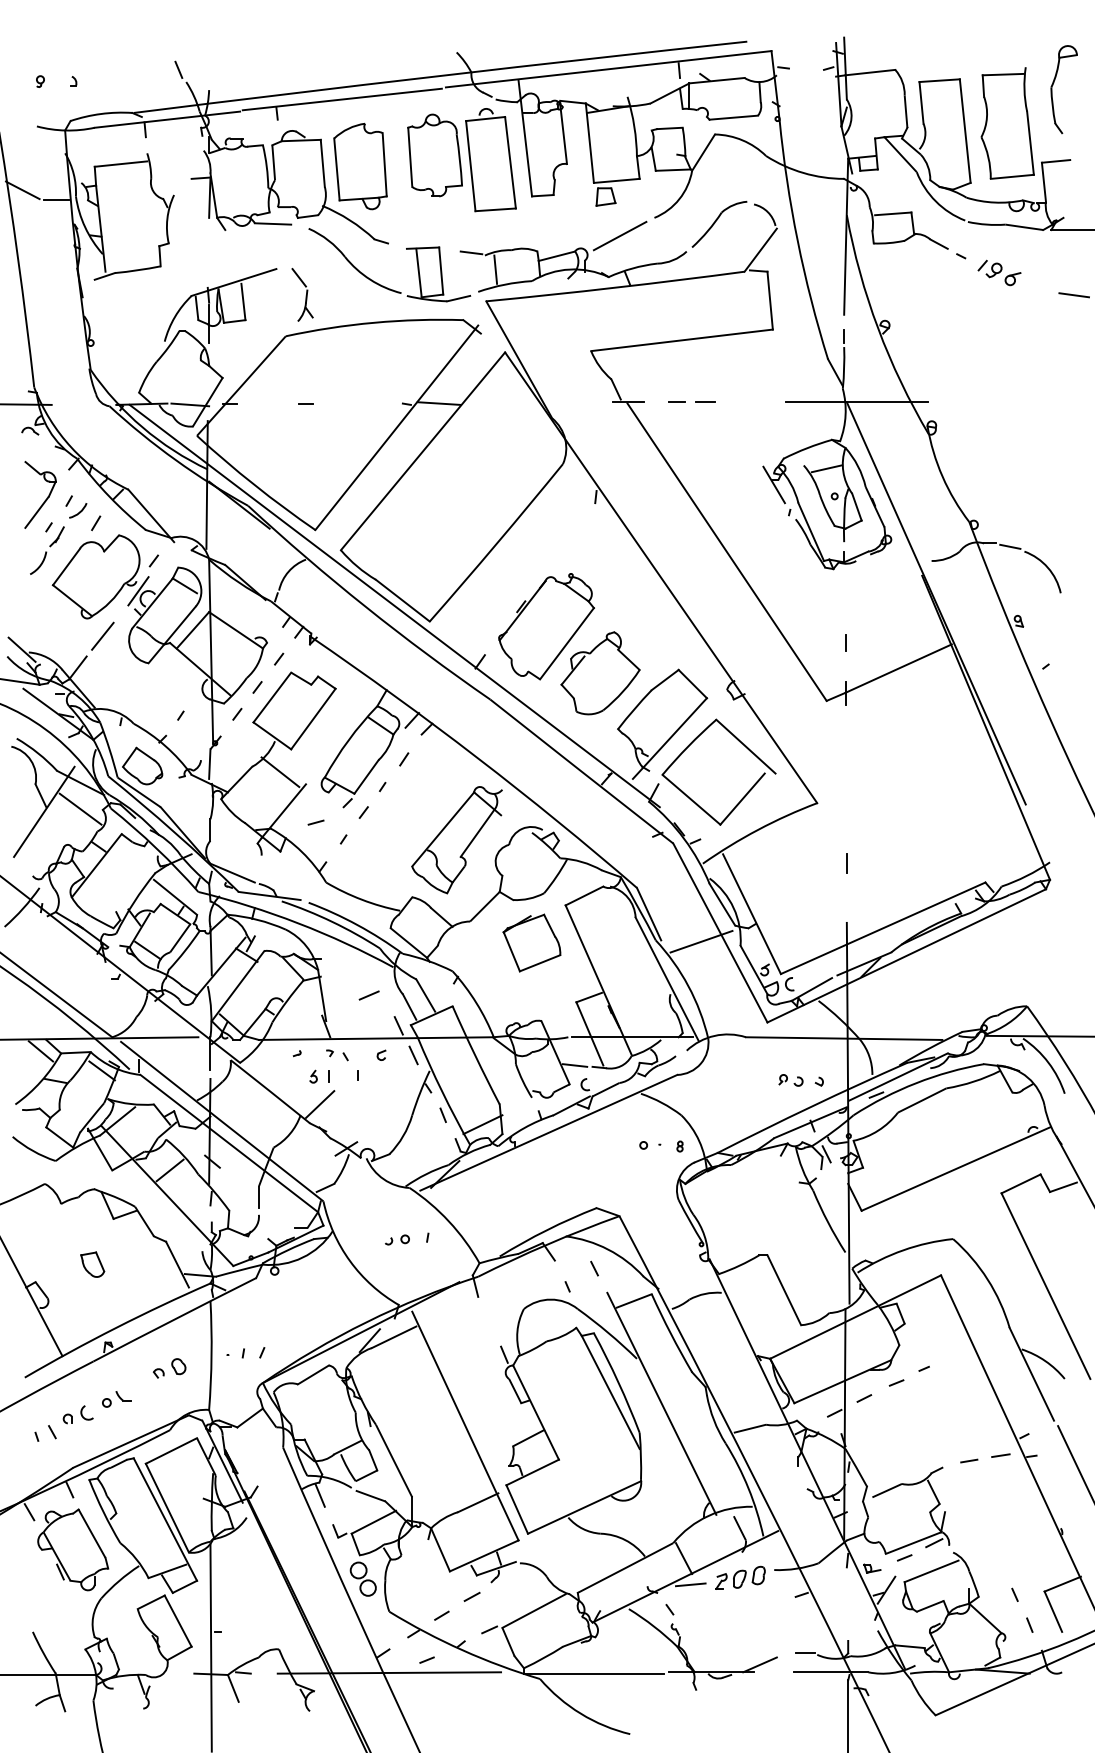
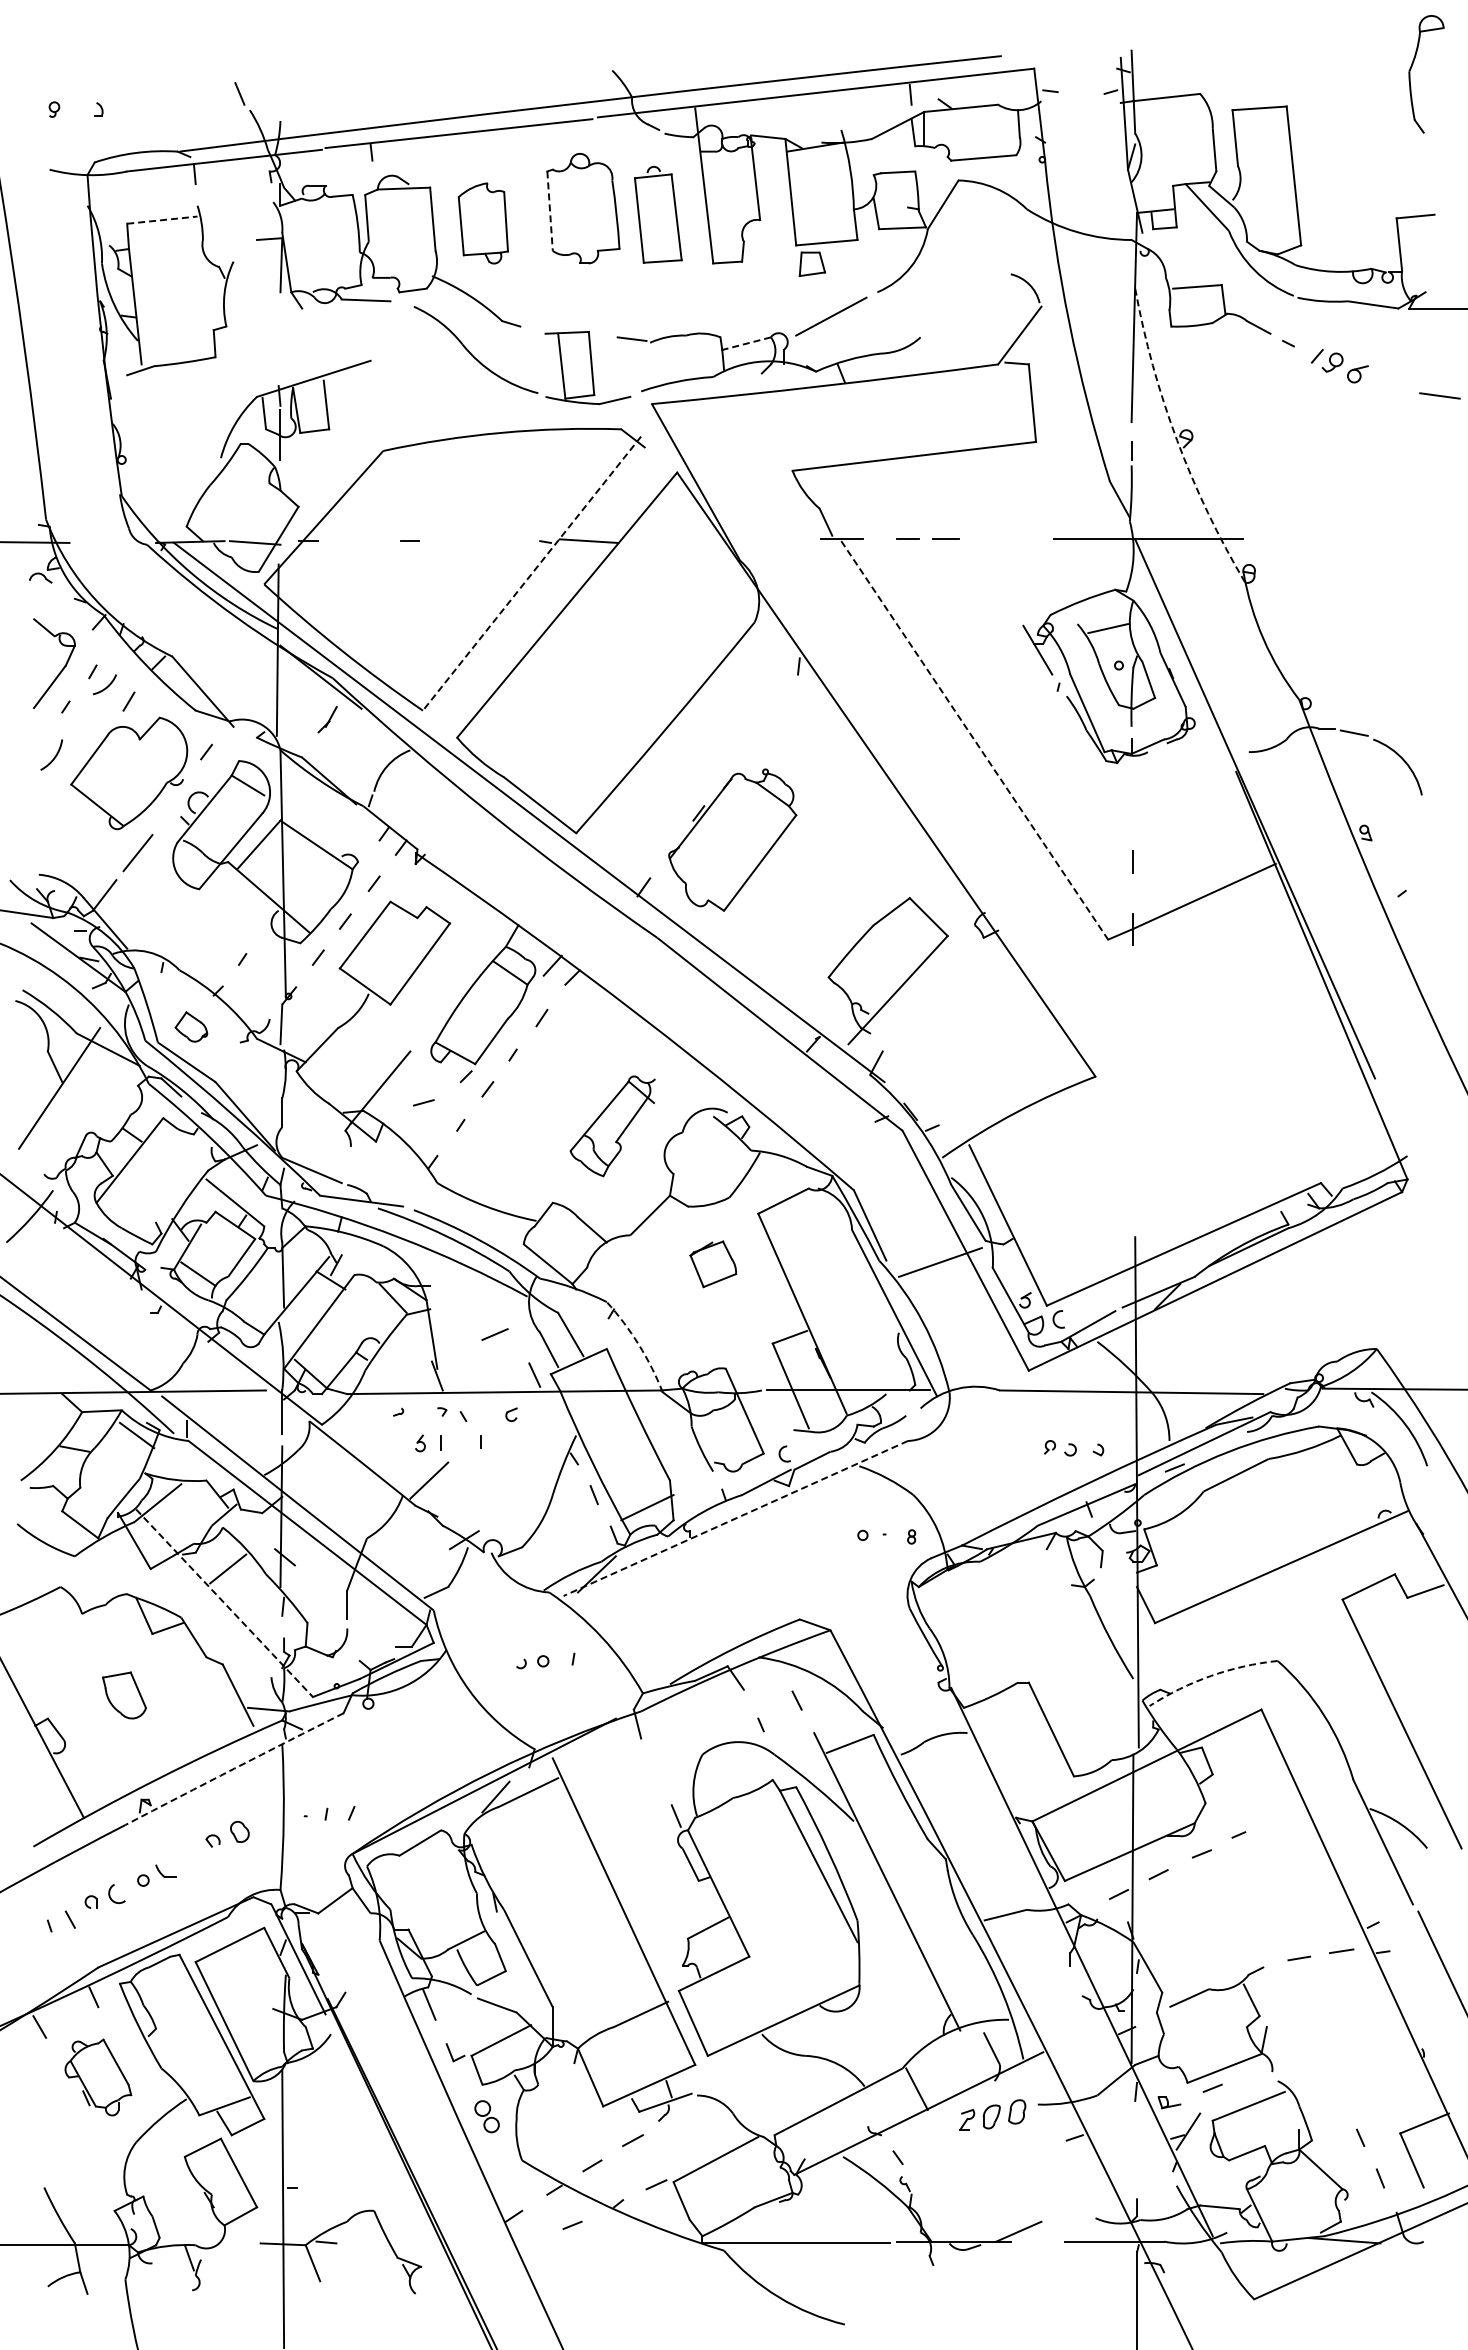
part: (1053, 84) -> (1412, 67), moved
part: (1007, 123) -> (1350, 165), removed
line: (410, 157) -> (550, 211), solid -> dashed
part: (491, 159) -> (658, 214), size x0.7
line: (121, 164) -> (162, 220), solid -> dashed
part: (360, 166) -> (483, 223), size x0.7
line: (22, 190) -> (30, 255), removed
line: (56, 200) -> (75, 268), removed
part: (719, 224) -> (964, 300), removed
line: (556, 256) -> (746, 343), solid -> dashed
line: (495, 269) -> (664, 361), removed
part: (302, 294) -> (405, 395), removed
arc: (878, 328) -> (1177, 440), solid -> dashed
line: (396, 427) -> (531, 573), solid -> dashed
part: (56, 536) -> (327, 719), moved
line: (726, 552) -> (974, 740), solid -> dashed
line: (138, 591) -> (185, 792), removed
line: (21, 649) -> (29, 870), removed
part: (600, 673) -> (804, 902), removed
part: (142, 765) -> (191, 1026), size x0.6
line: (280, 772) -> (375, 1035), removed
part: (746, 793) -> (1000, 1063), removed
line: (80, 808) -> (108, 1084), removed
part: (456, 840) -> (612, 1126), size x0.7
line: (847, 863) -> (1135, 1157), removed
part: (532, 943) -> (713, 1264), size x0.6
arc: (476, 1002) -> (638, 1344), solid -> dashed
line: (40, 1050) -> (54, 1408), removed
line: (413, 1055) -> (554, 1414), removed
line: (574, 1065) -> (770, 1428), removed
line: (548, 1132) -> (735, 1518), solid -> dashed
line: (826, 1154) -> (1107, 1547), removed
line: (167, 1196) -> (224, 1603), solid -> dashed
arc: (903, 1249) -> (1211, 1675), solid -> dashed
part: (92, 1264) -> (124, 1694), size x1.4
arc: (174, 1319) -> (234, 1768), solid -> dashed
line: (934, 1543) -> (1252, 2068), removed
part: (73, 1549) -> (98, 2077), size x0.7
part: (362, 1578) -> (486, 2116), size x0.7
line: (690, 1584) -> (925, 2124), removed
line: (804, 1653) -> (1078, 2216), removed
line: (388, 1672) -> (521, 2242), removed

